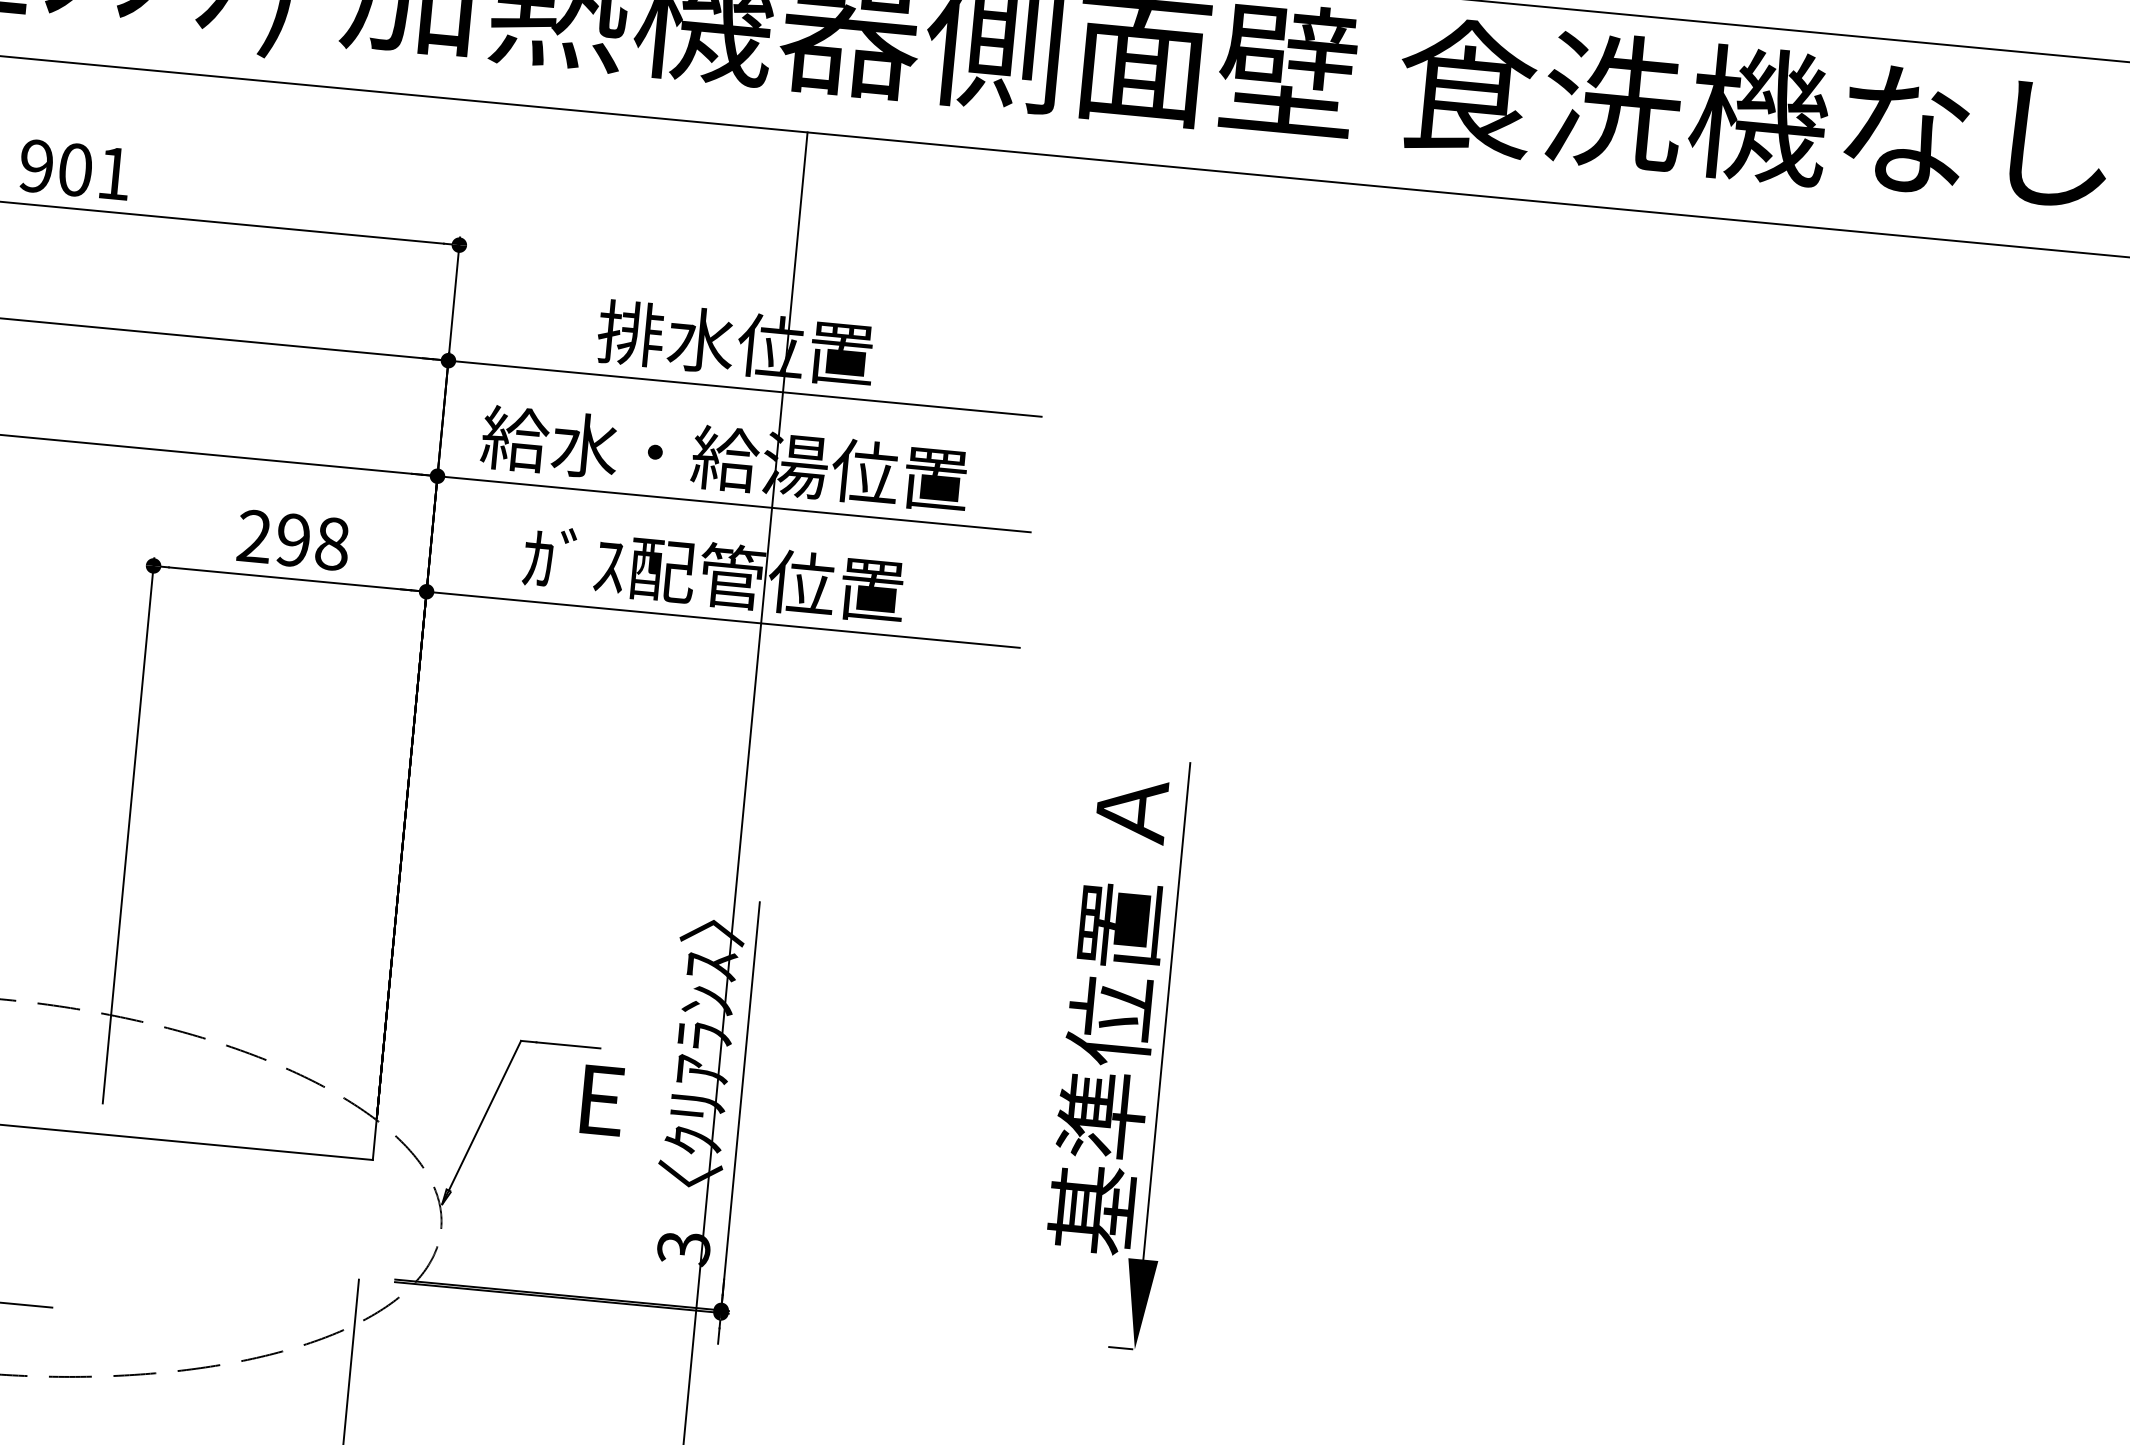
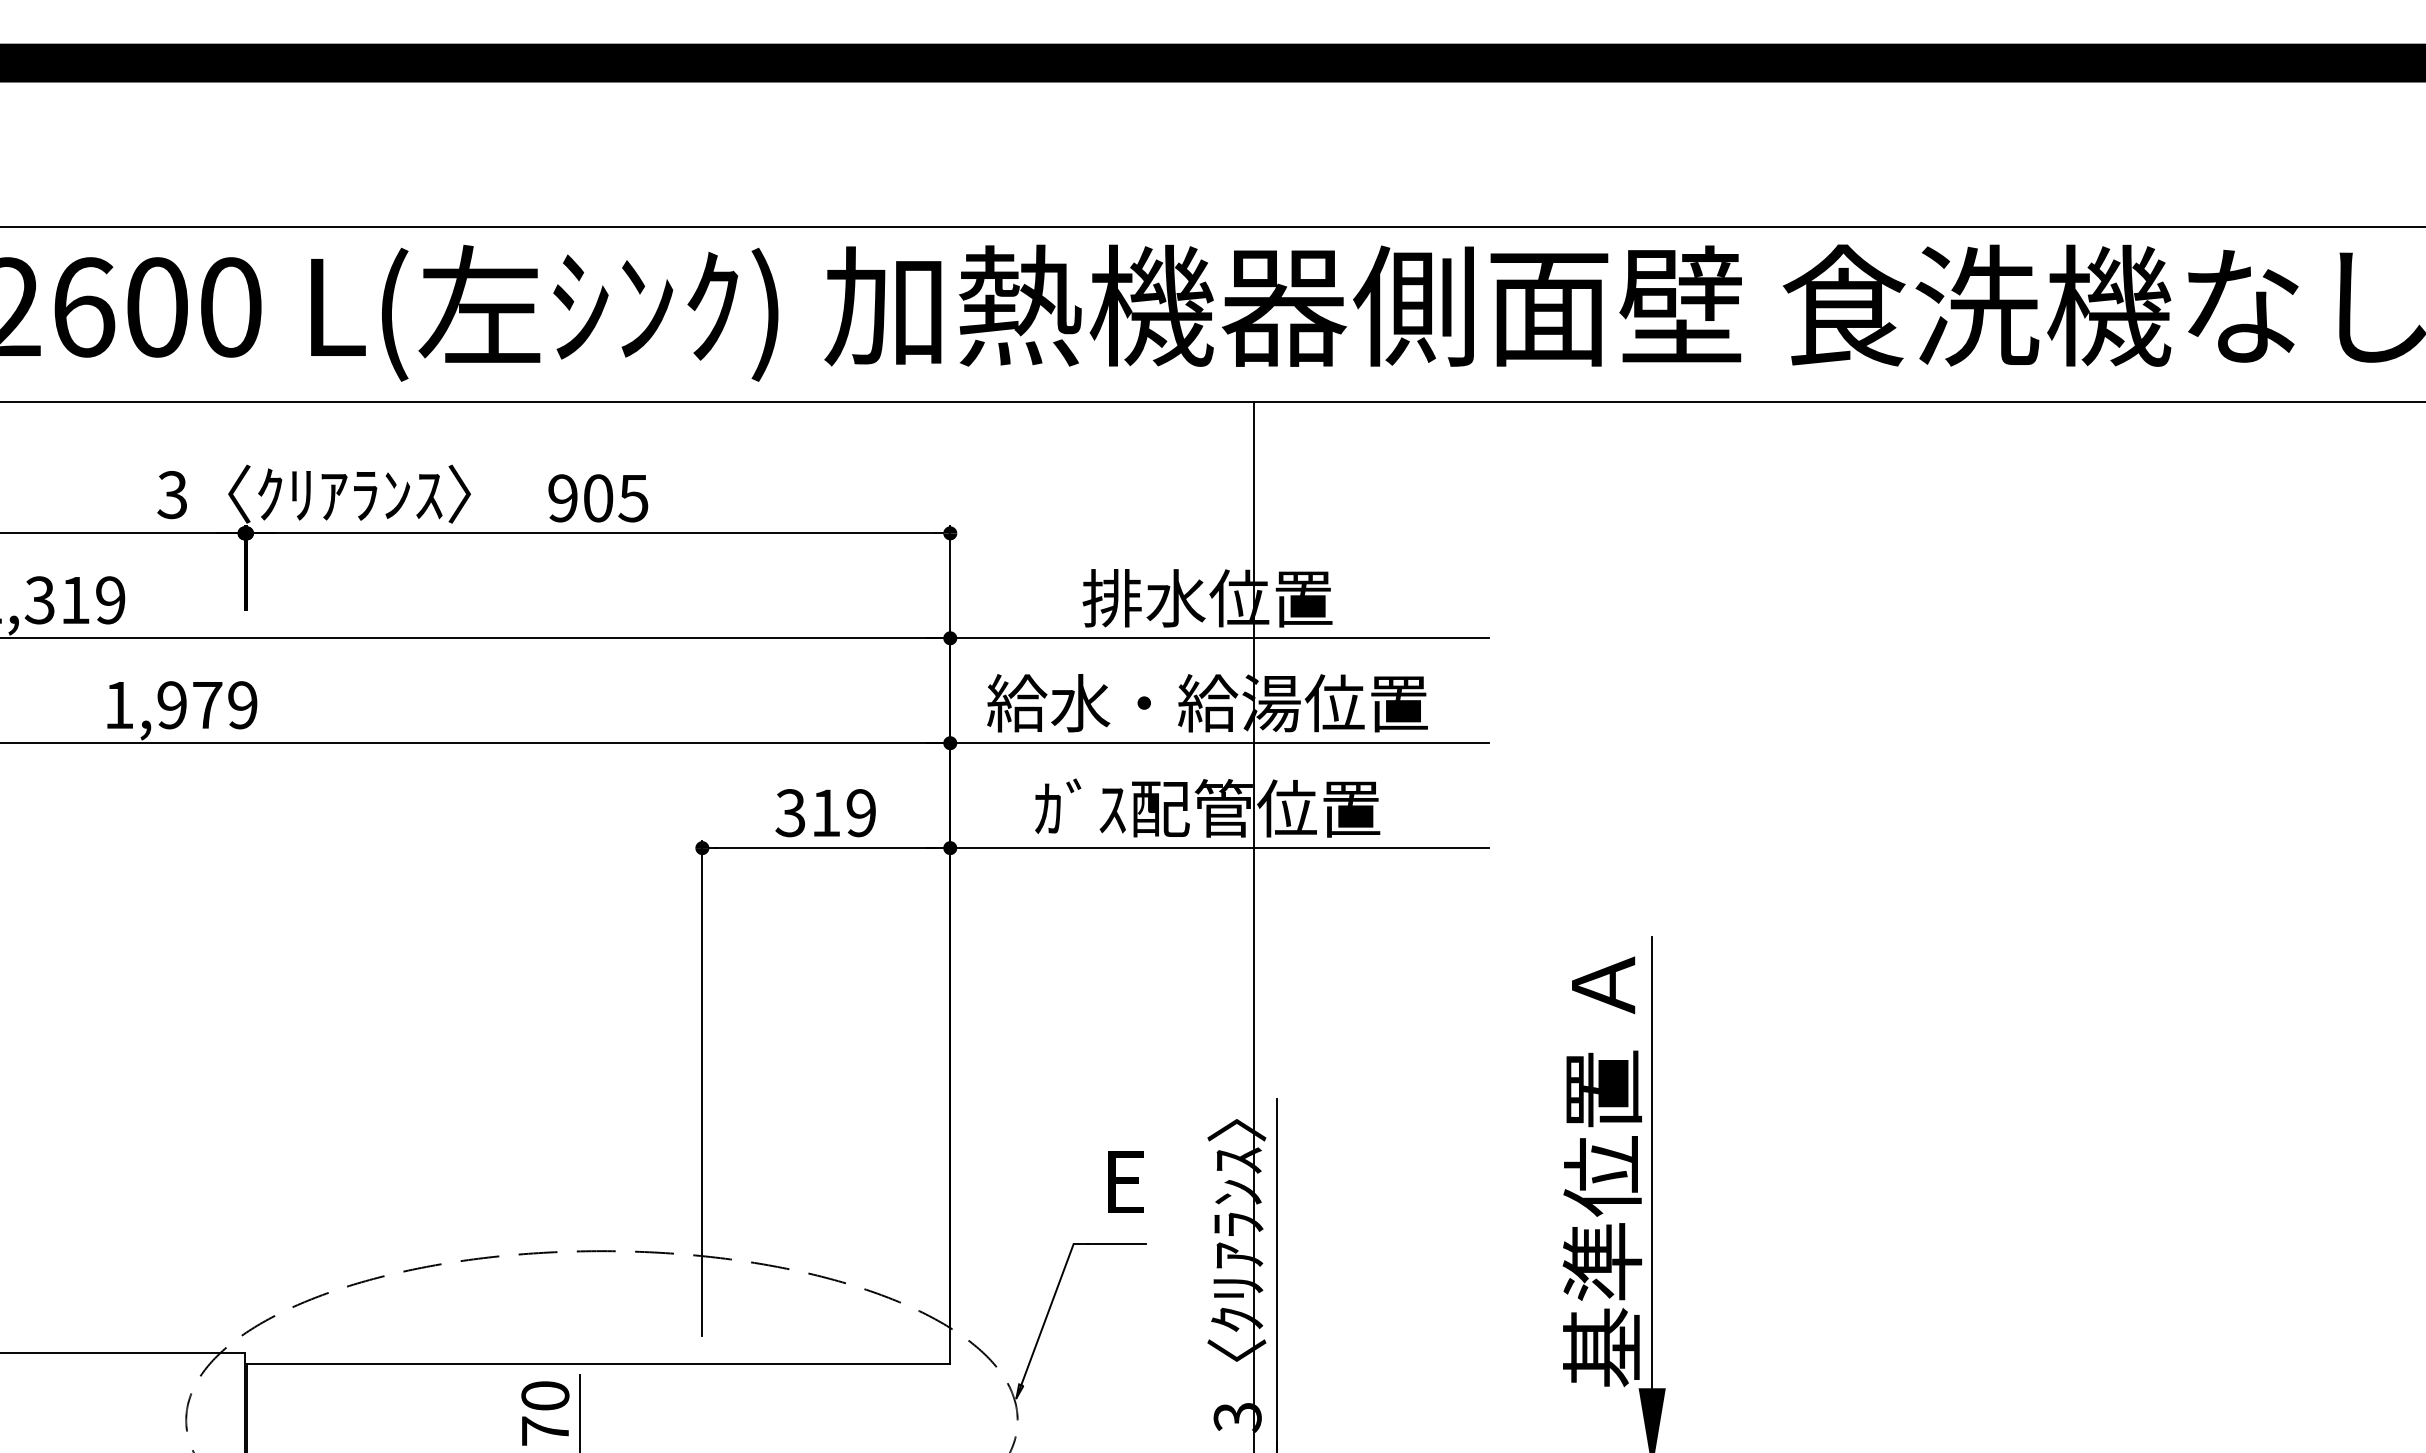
text: (114, 173) -> (633, 498), 901 -> 905
text: (292, 540) -> (825, 813), 298 -> 319
text: (602, 1099) -> (1125, 1181), moved

